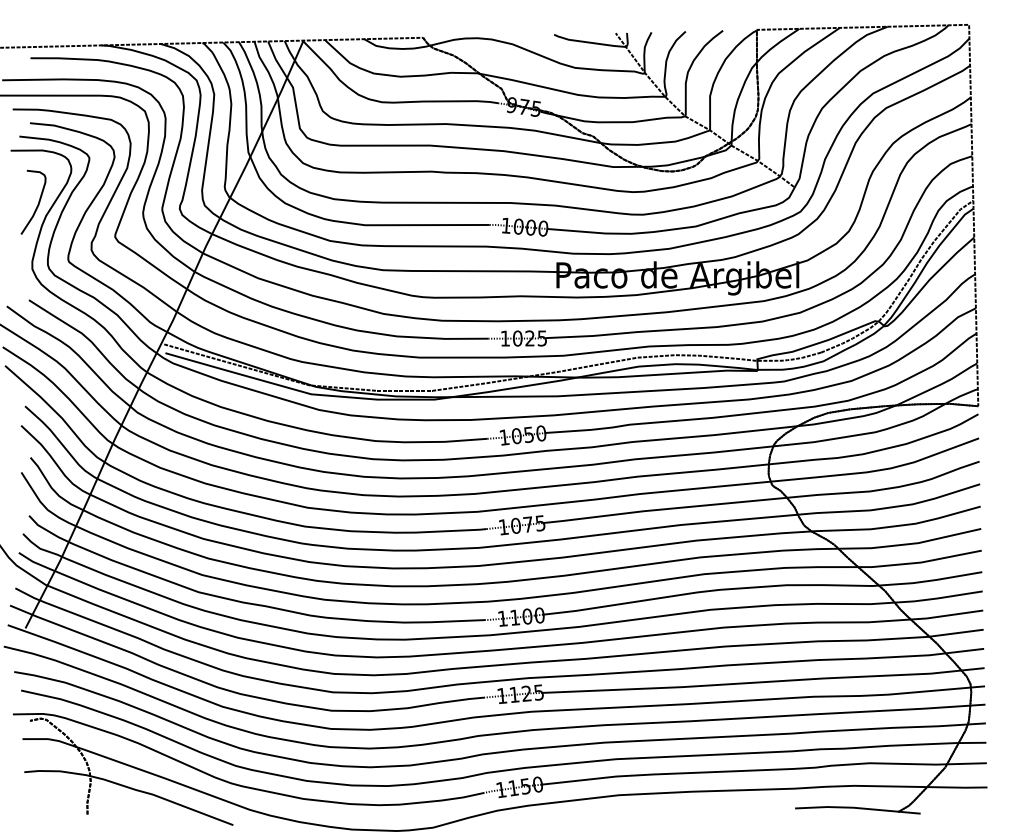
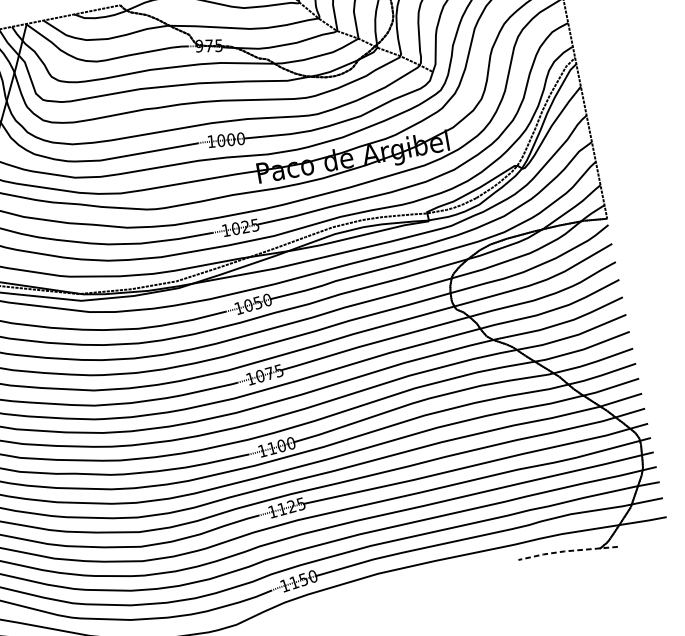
line: (856, 808) -> (566, 551), solid -> dashed

